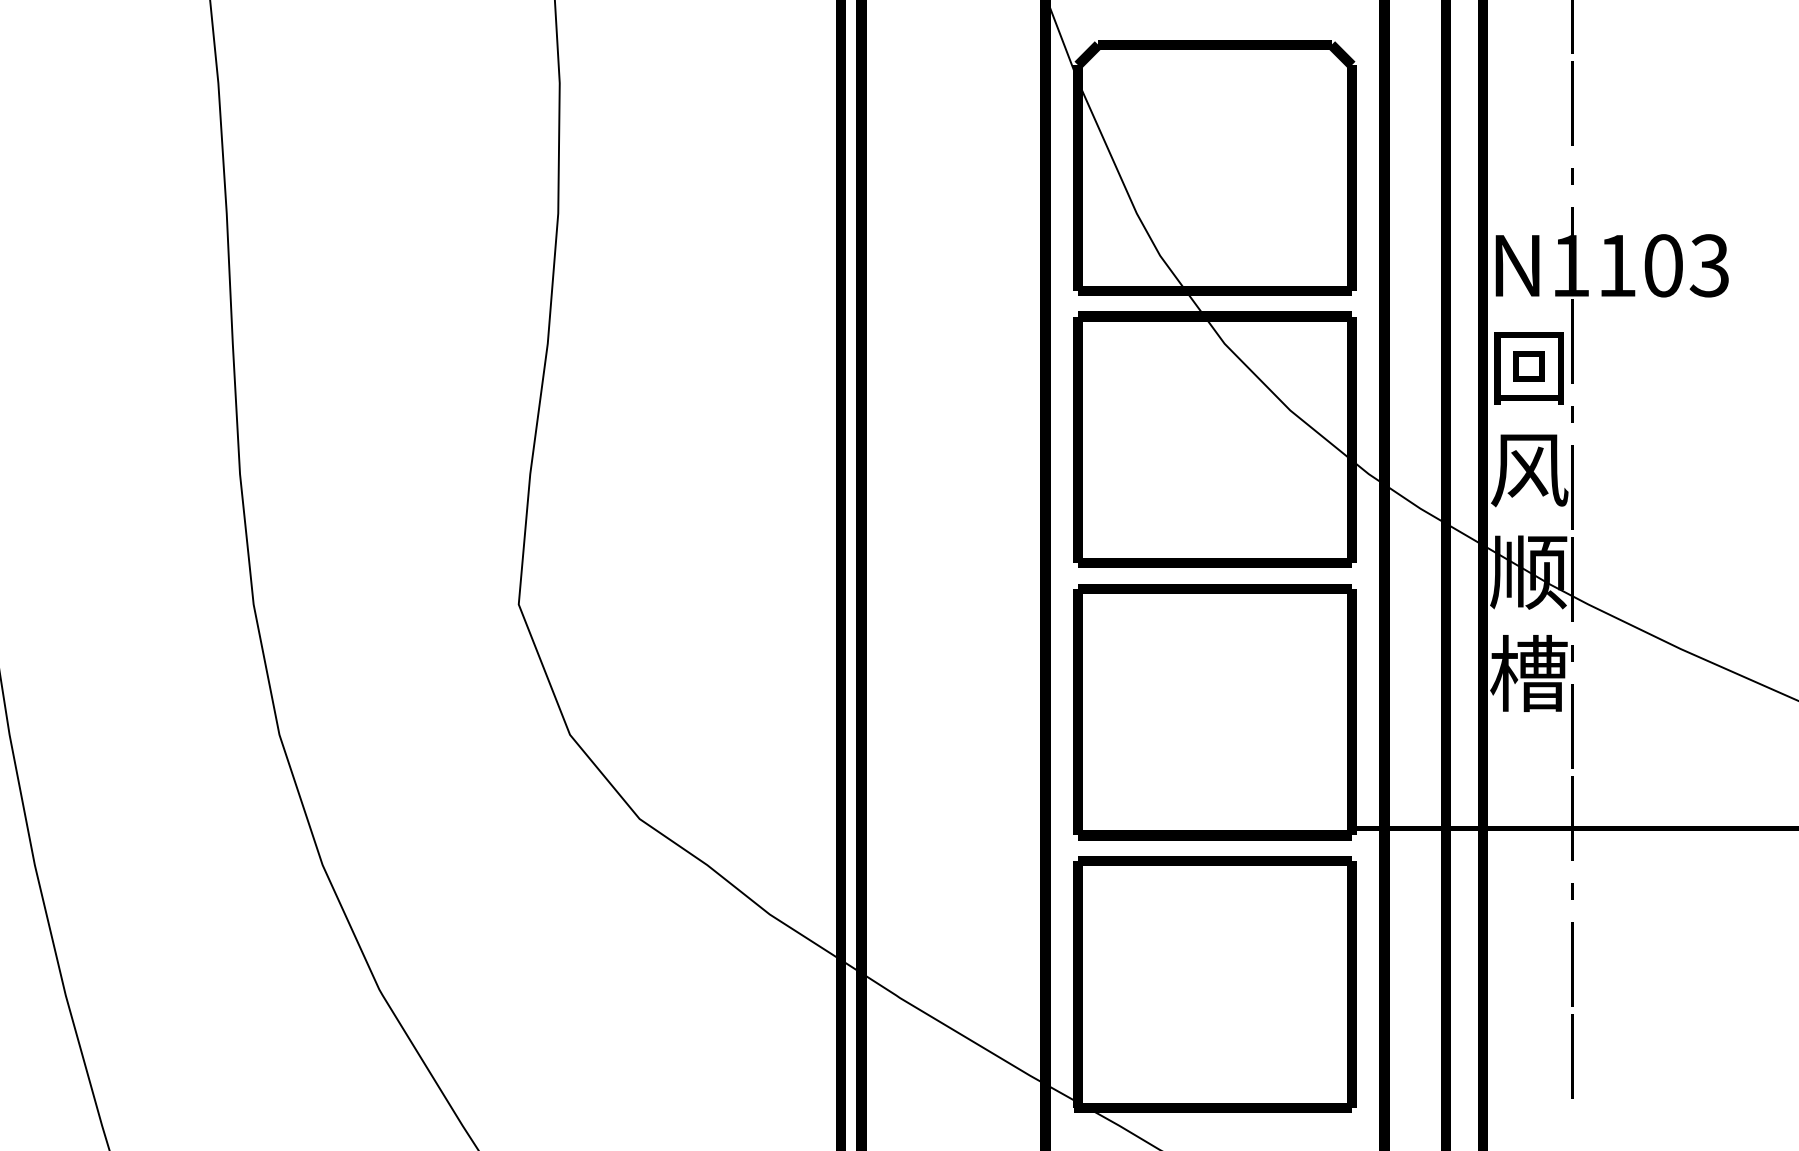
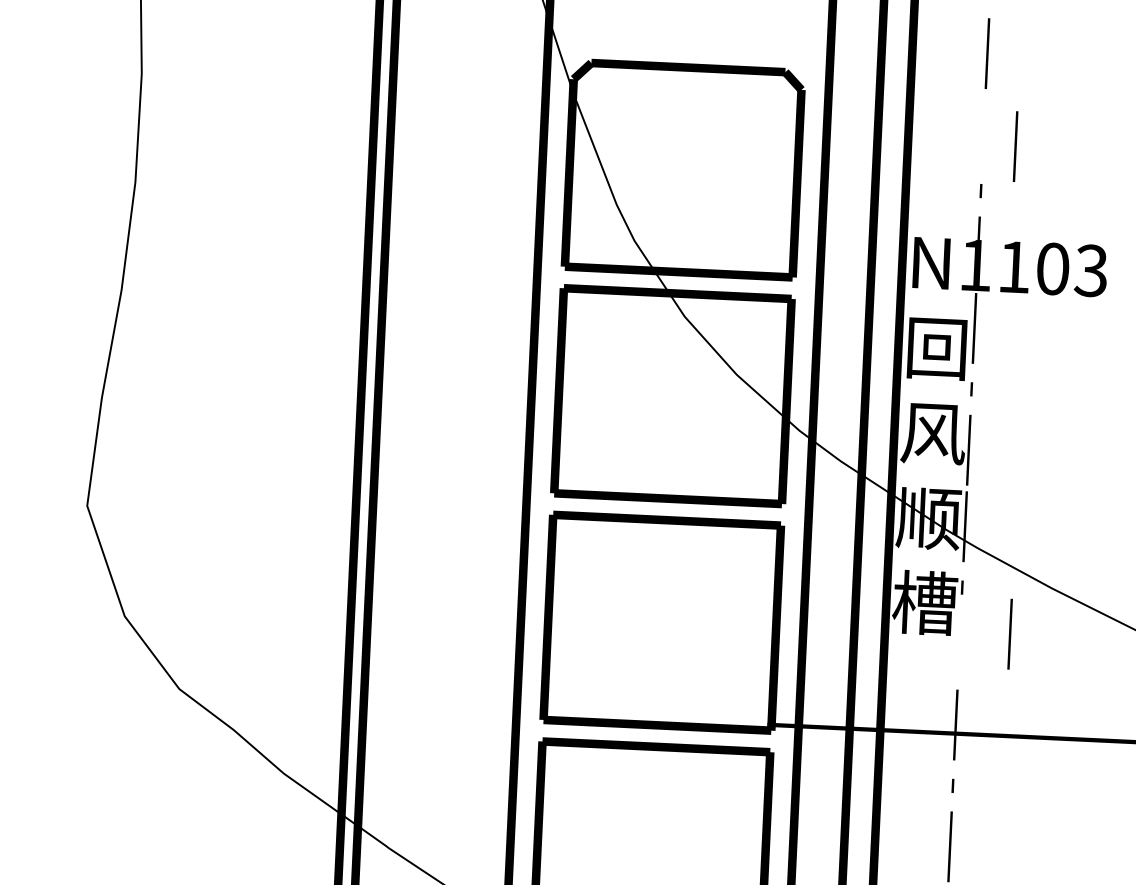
line: (1572, 103) -> (1015, 146), moved
line: (1572, 726) -> (1009, 634), moved

